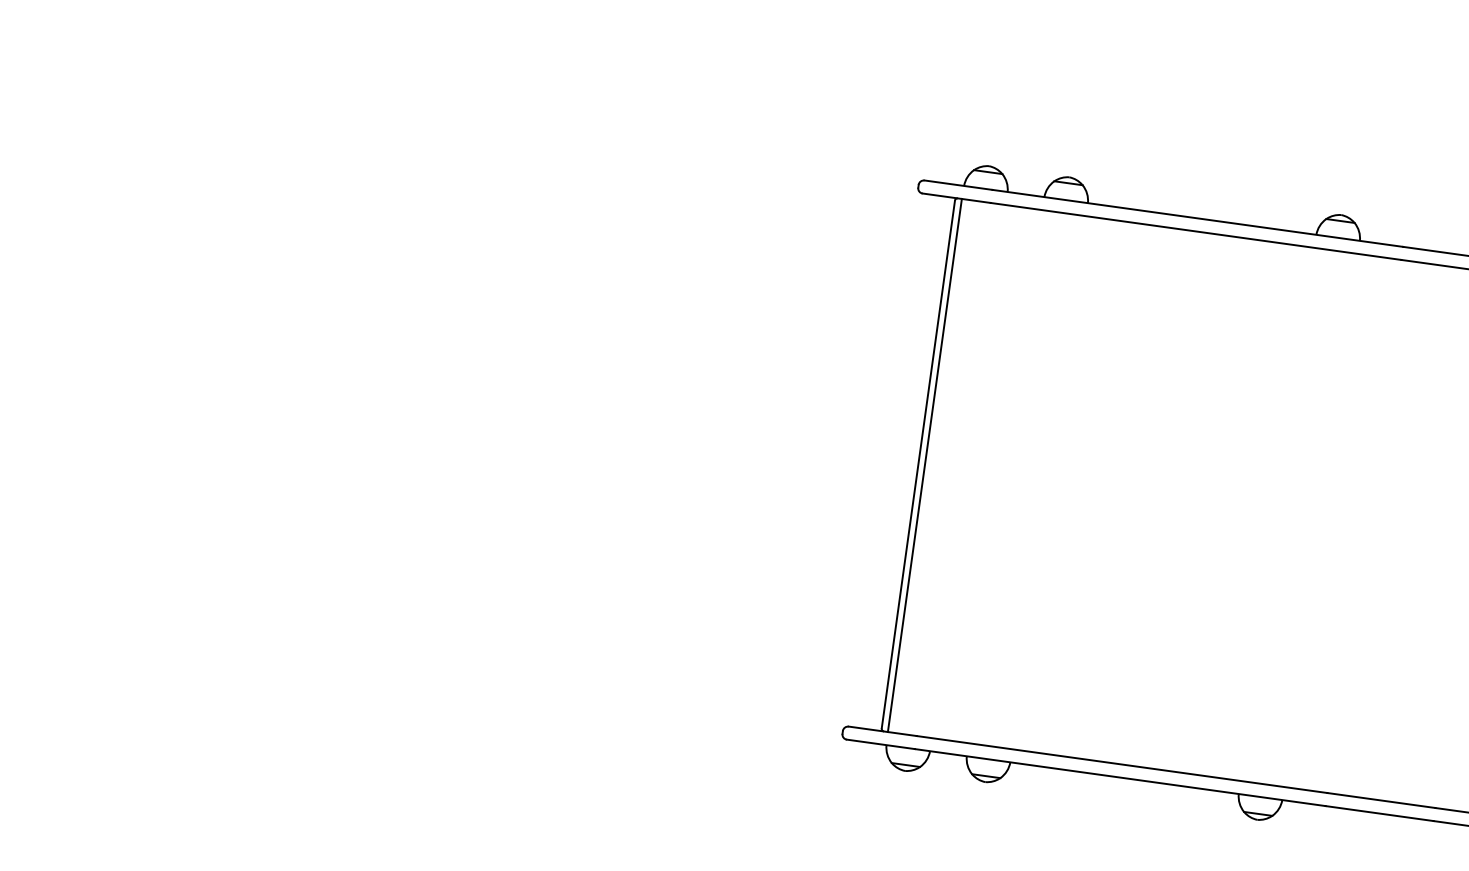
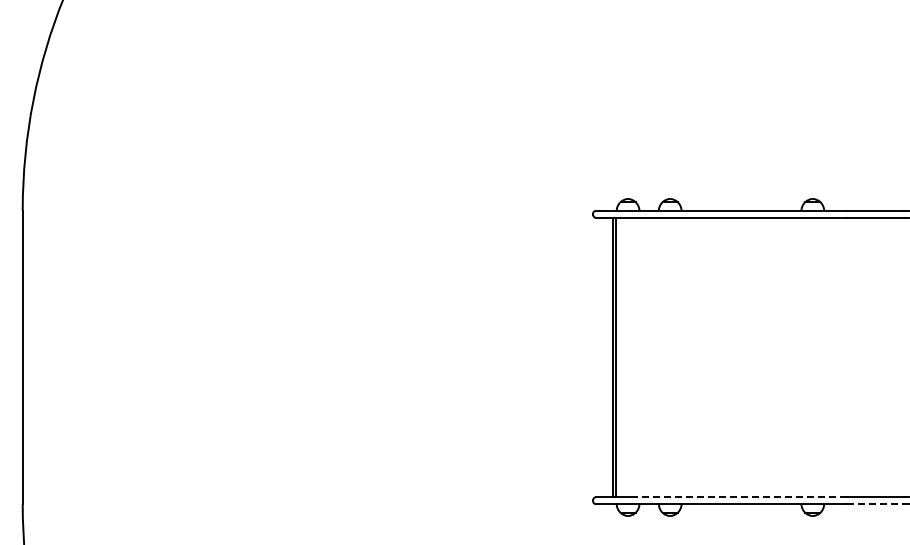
line: (1122, 765) -> (739, 497), solid -> dashed
line: (1379, 814) -> (875, 504), solid -> dashed

